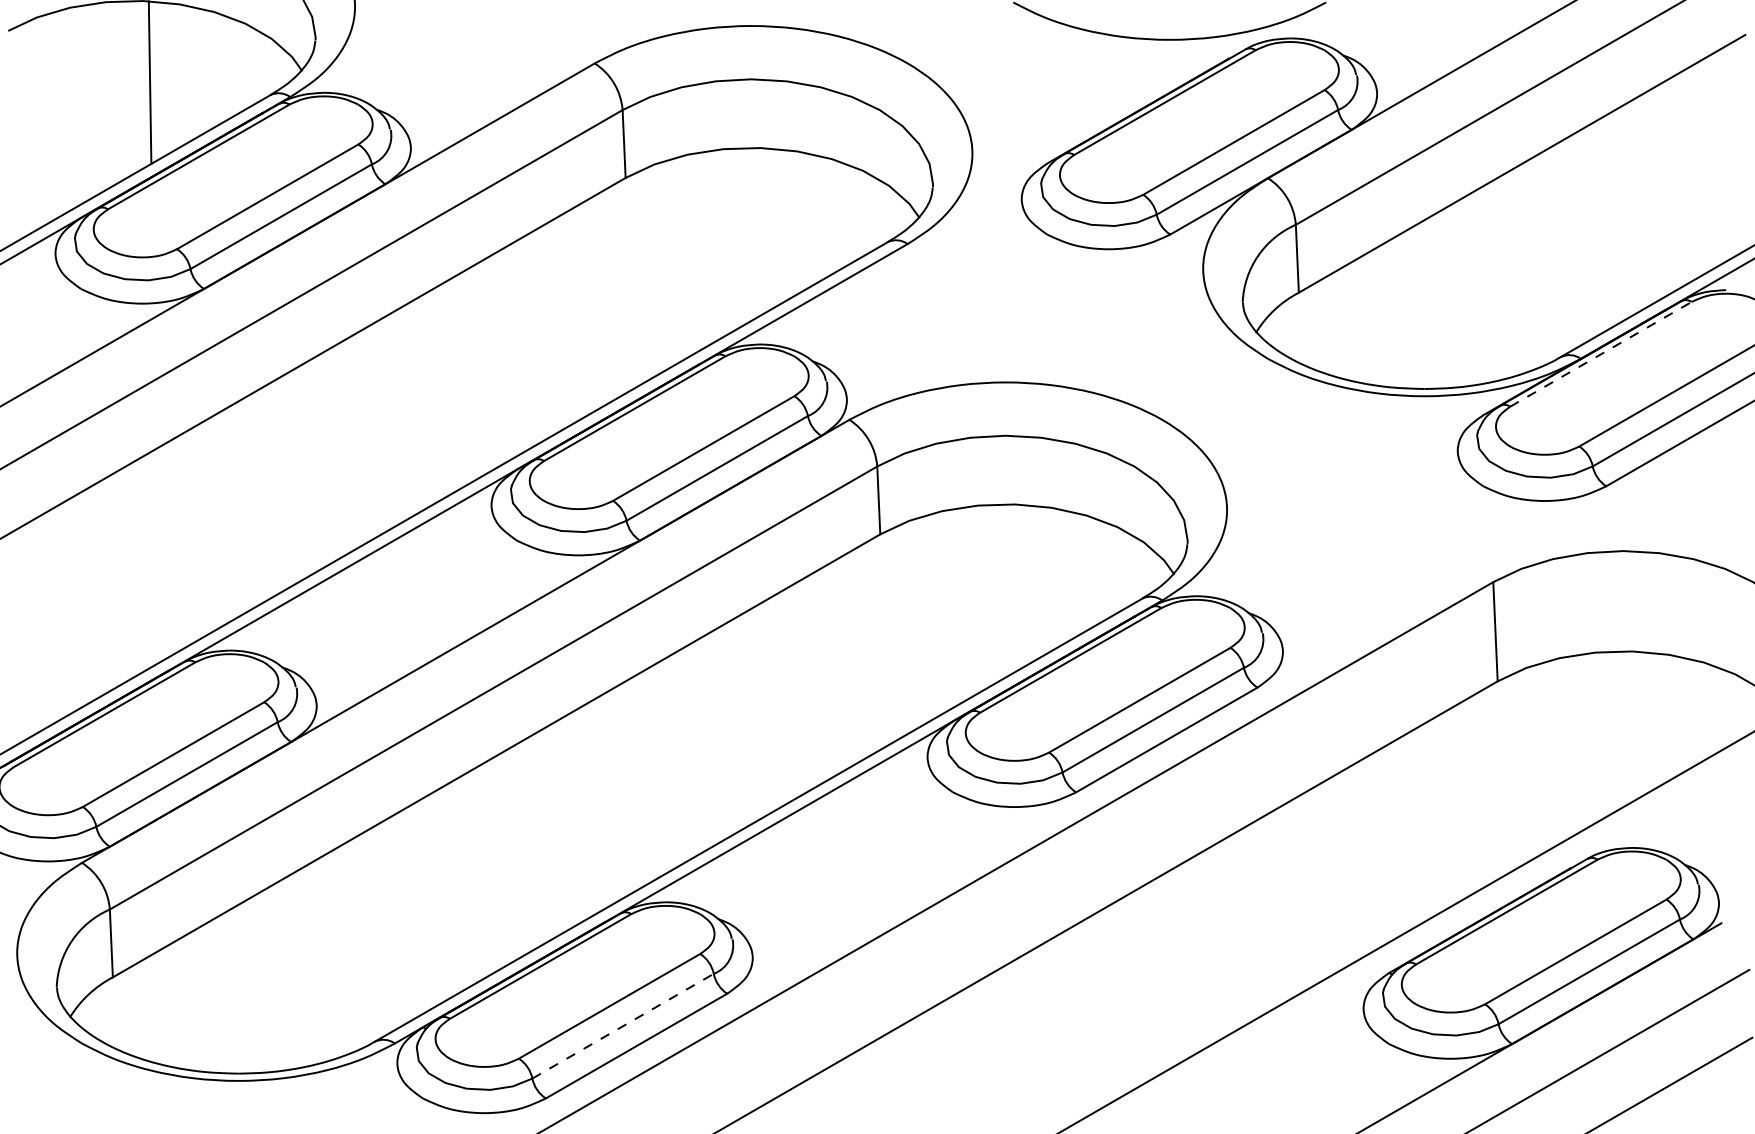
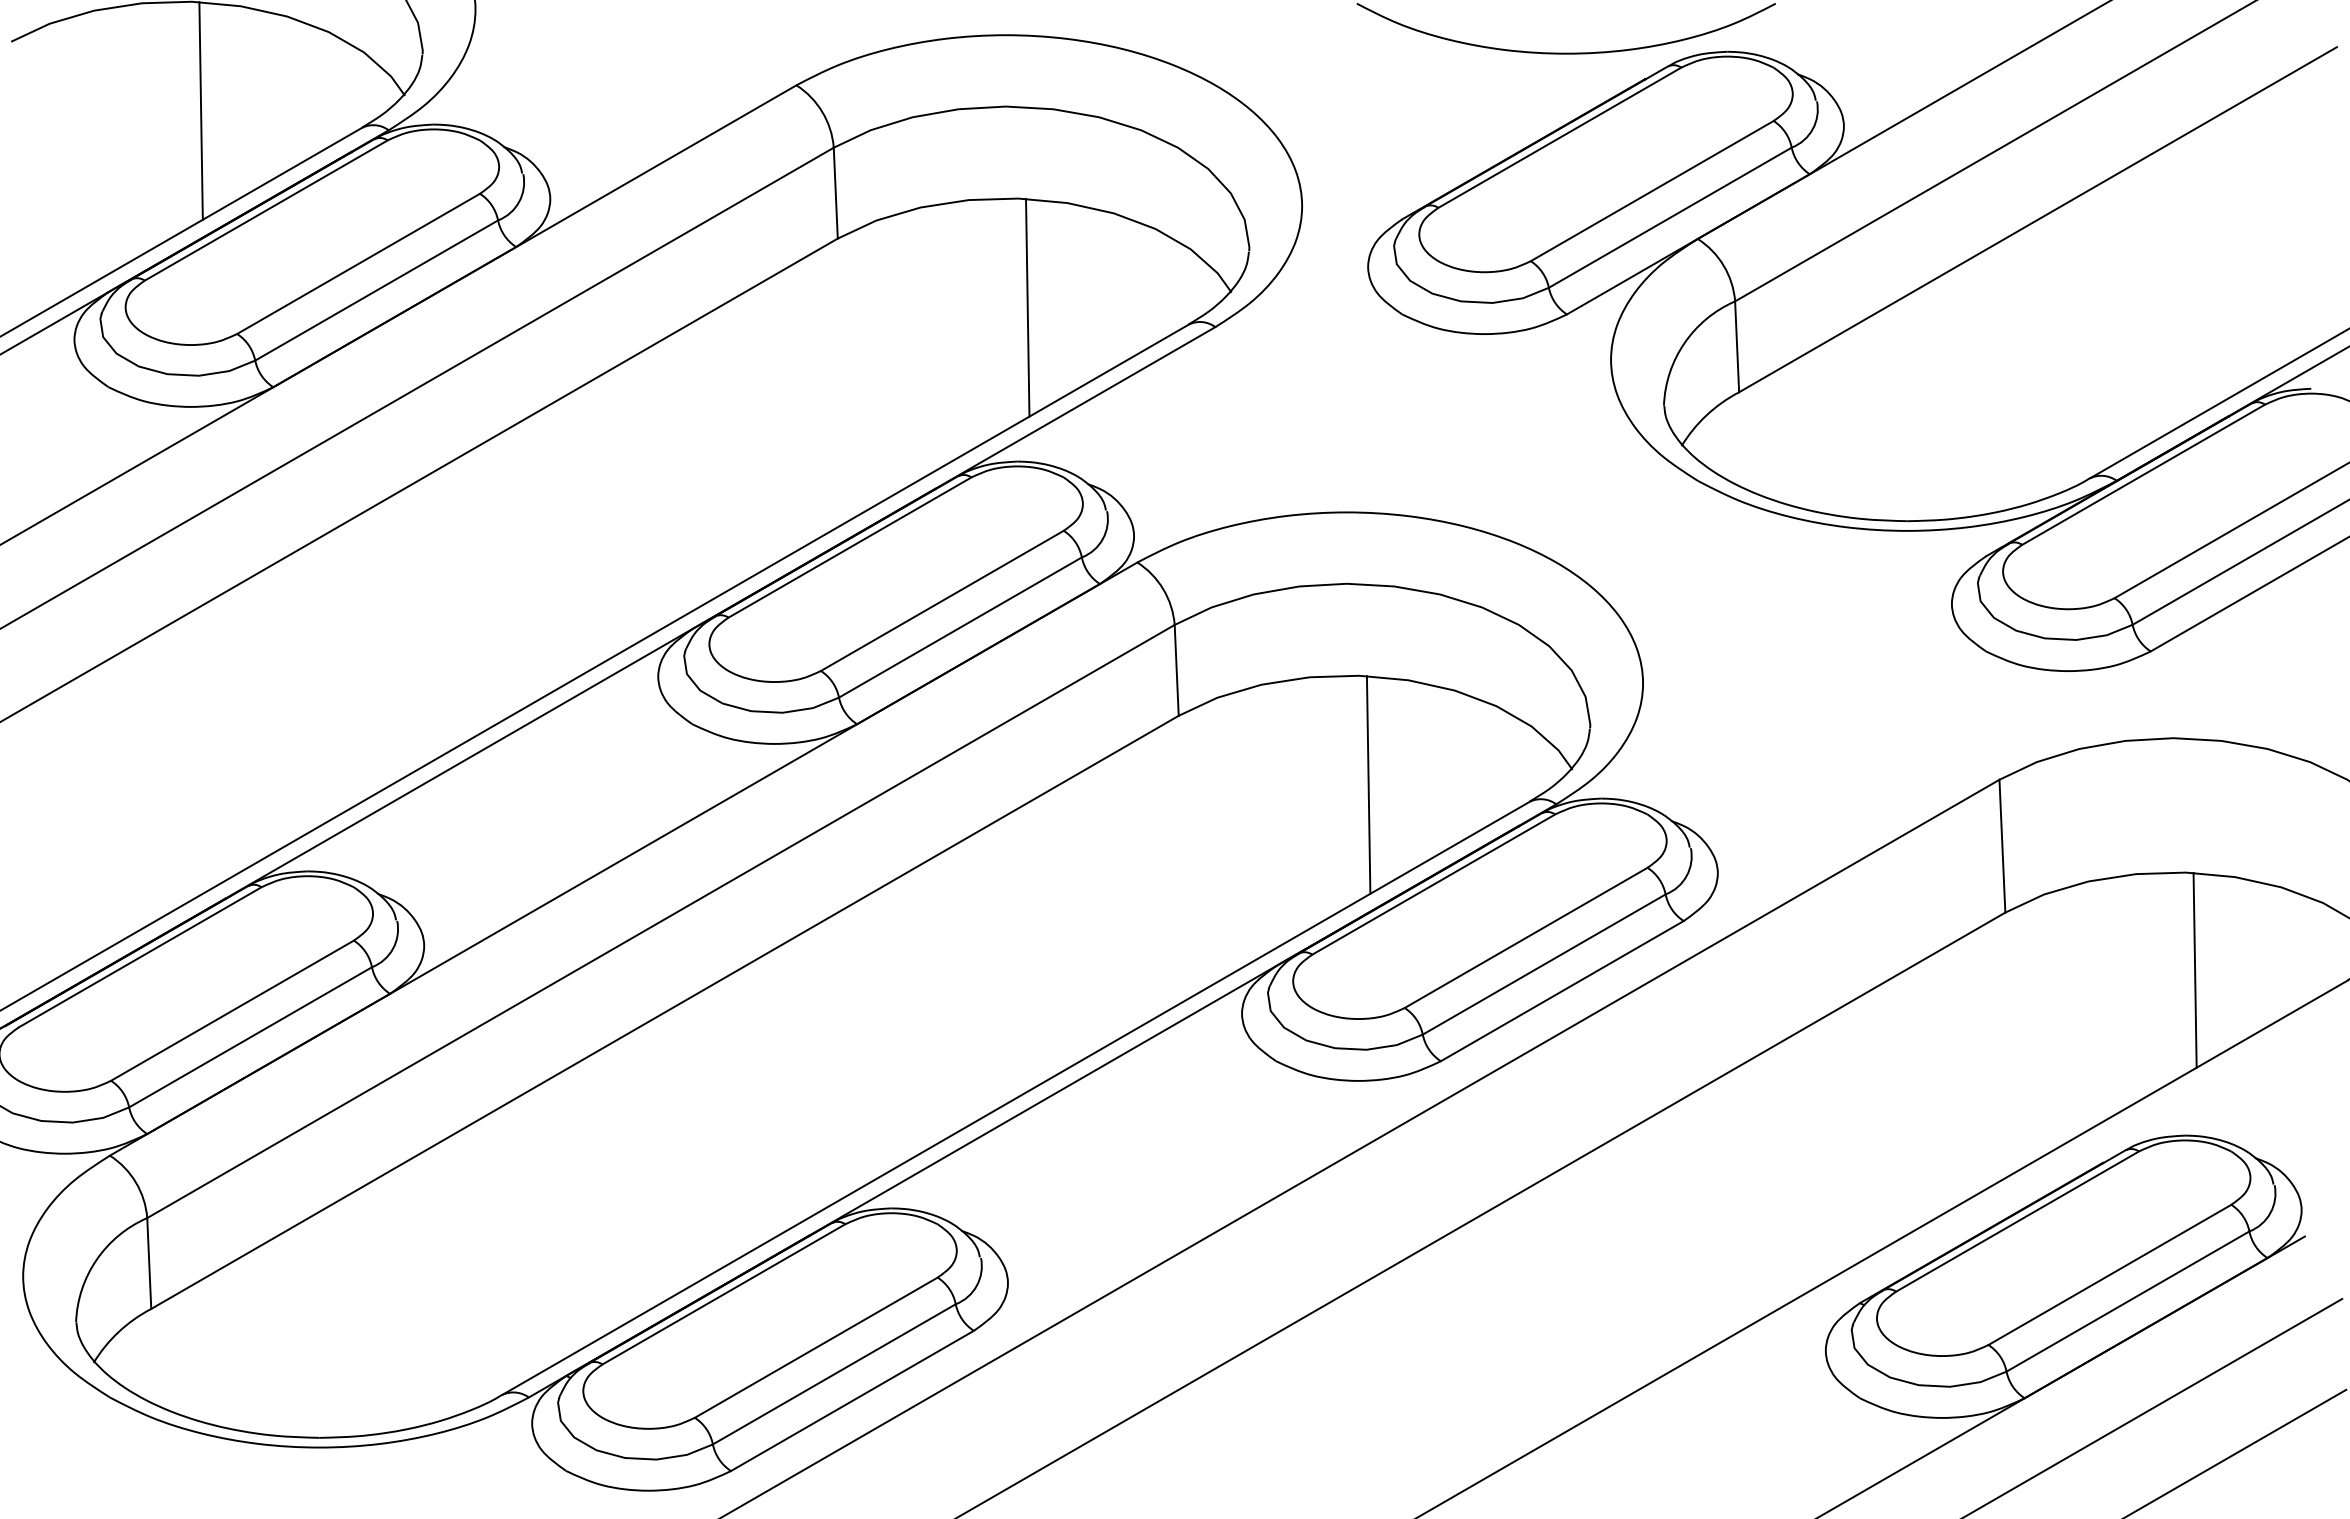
line: (767, 229) -> (1027, 307), added
line: (1601, 354) -> (2144, 474), dashed -> solid
line: (1022, 585) -> (1368, 784), added
line: (1638, 723) -> (2194, 969), added
line: (623, 1026) -> (834, 1374), dashed -> solid

